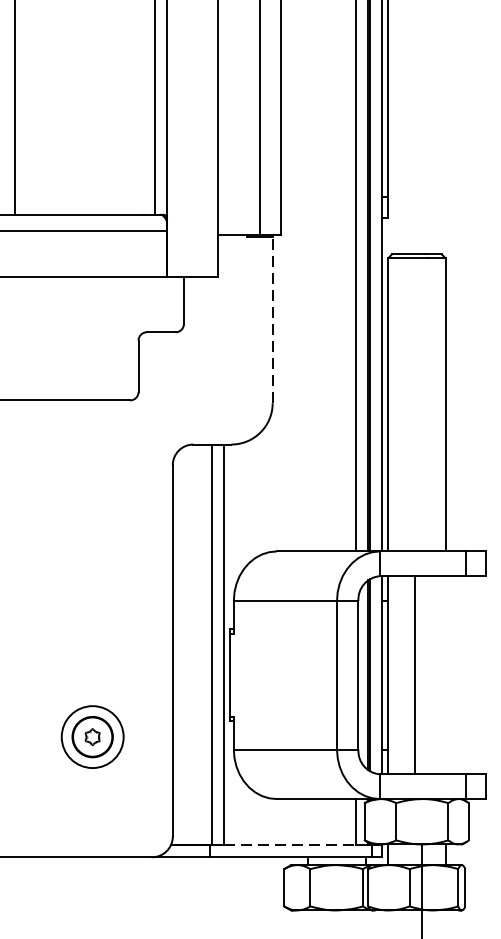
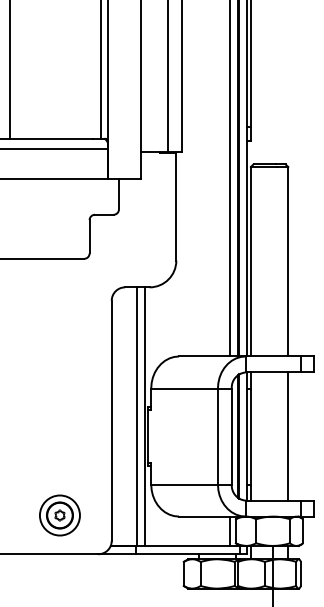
line: (272, 319) -> (176, 206), dashed -> solid
line: (415, 675) -> (288, 436), moved
part: (91, 737) -> (59, 515), moved
line: (289, 845) -> (187, 546), dashed -> solid

